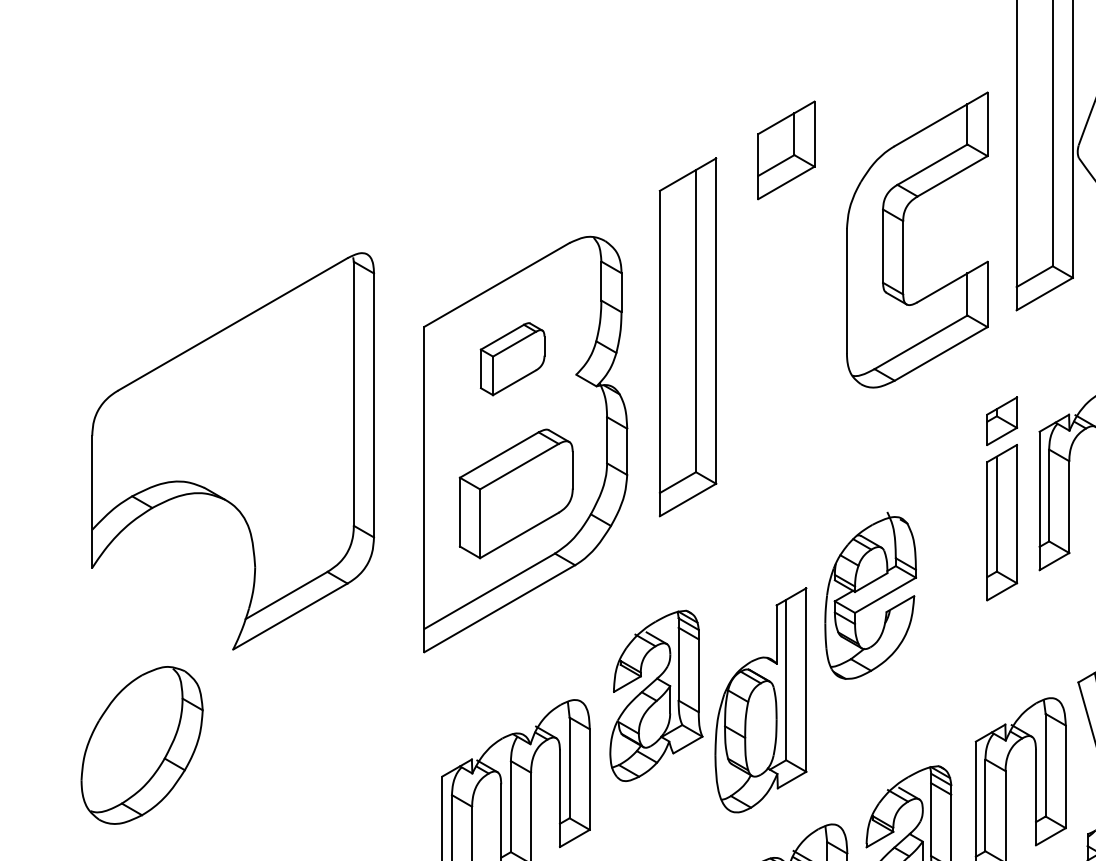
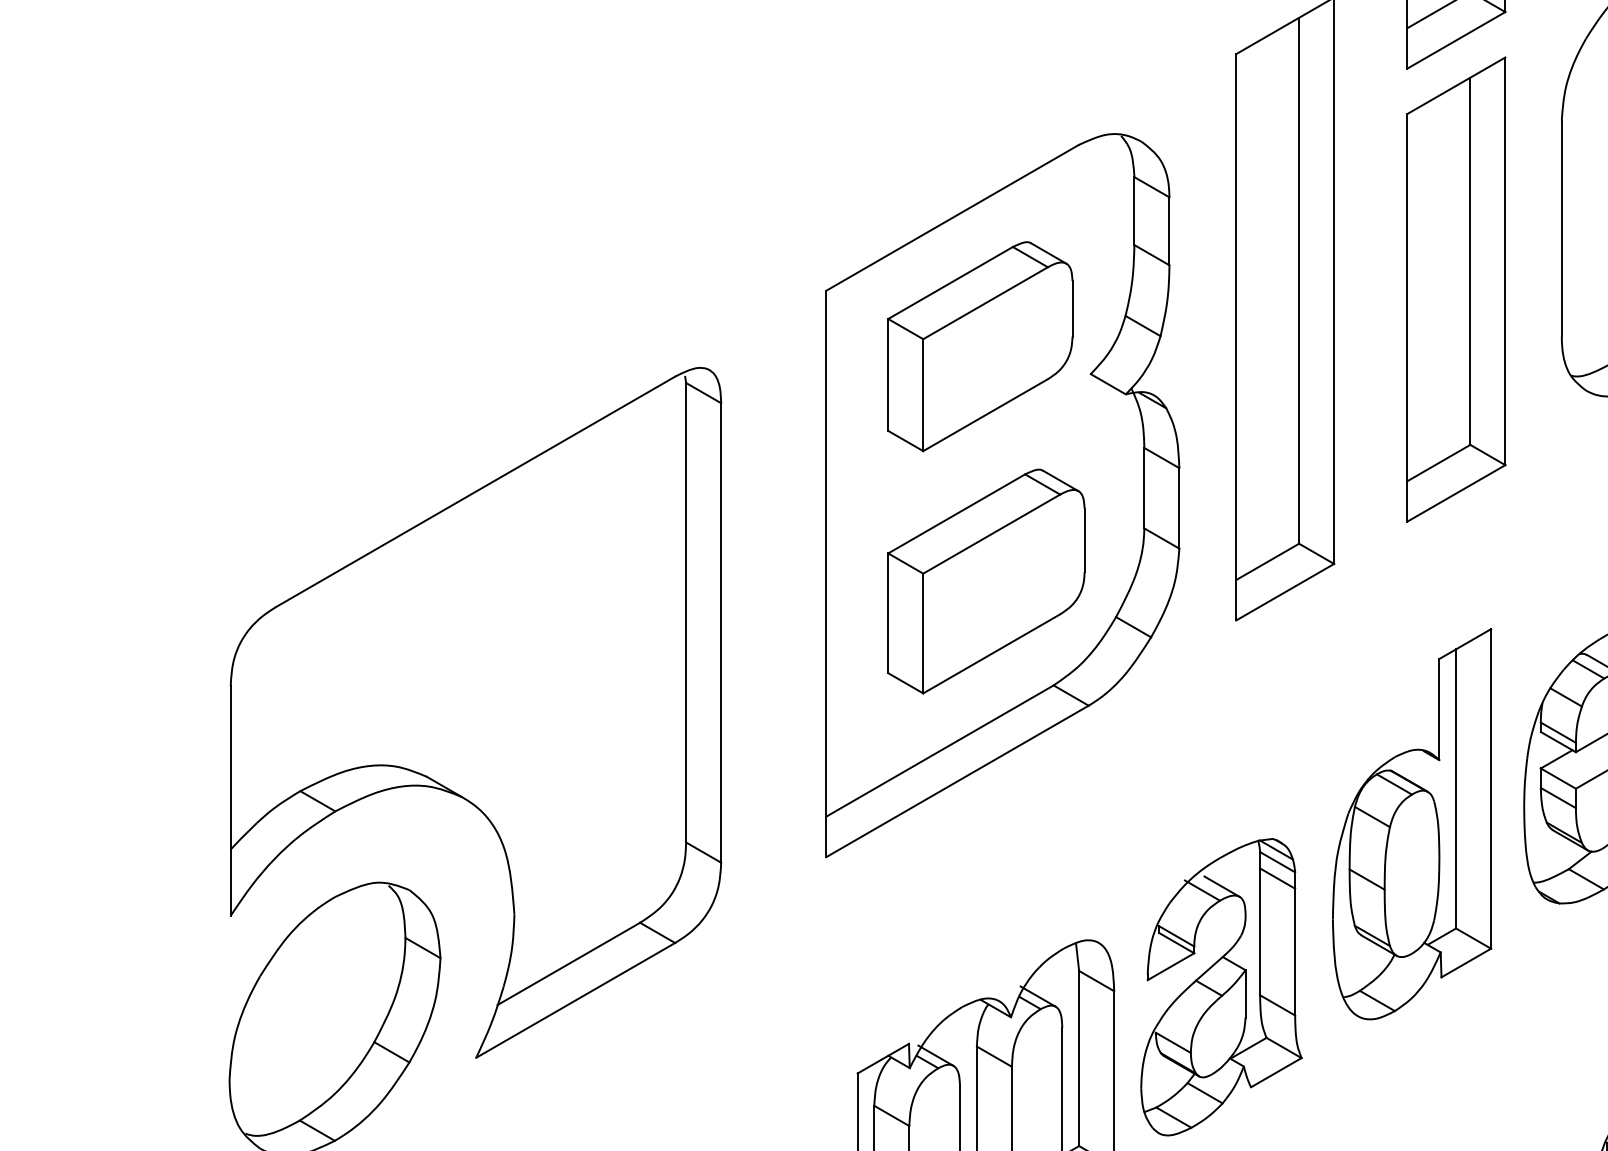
part: (786, 325) -> (1456, 288), added
part: (512, 359) -> (979, 347), size x1.67
part: (232, 451) -> (474, 713), moved
part: (656, 695) -> (1221, 986), moved
part: (760, 700) -> (1411, 824), moved

